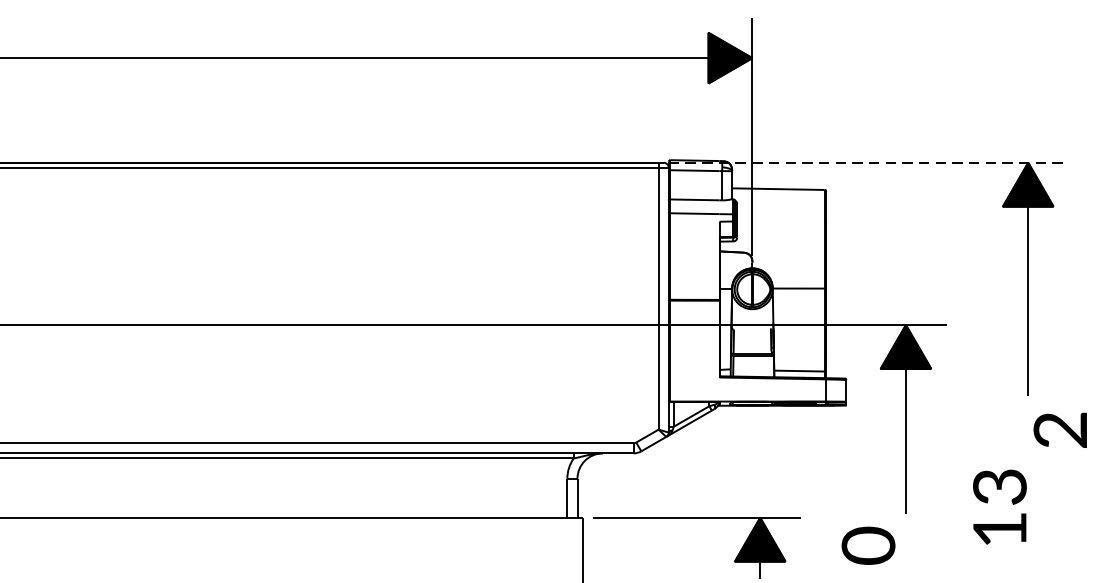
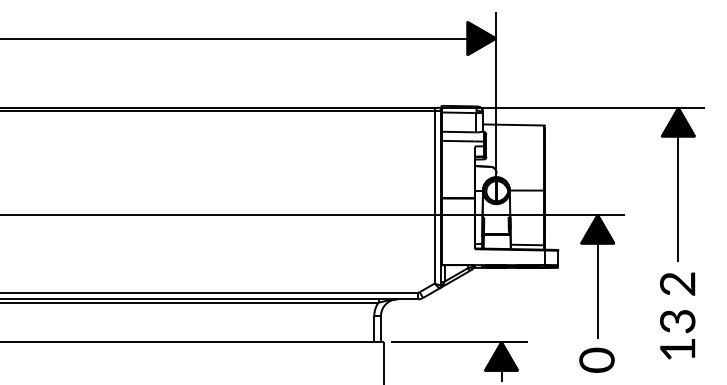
line: (869, 162) -> (573, 107), dashed -> solid
text: (1060, 429) -> (677, 283), moved
text: (999, 506) -> (677, 334), moved
text: (867, 544) -> (596, 359), moved

